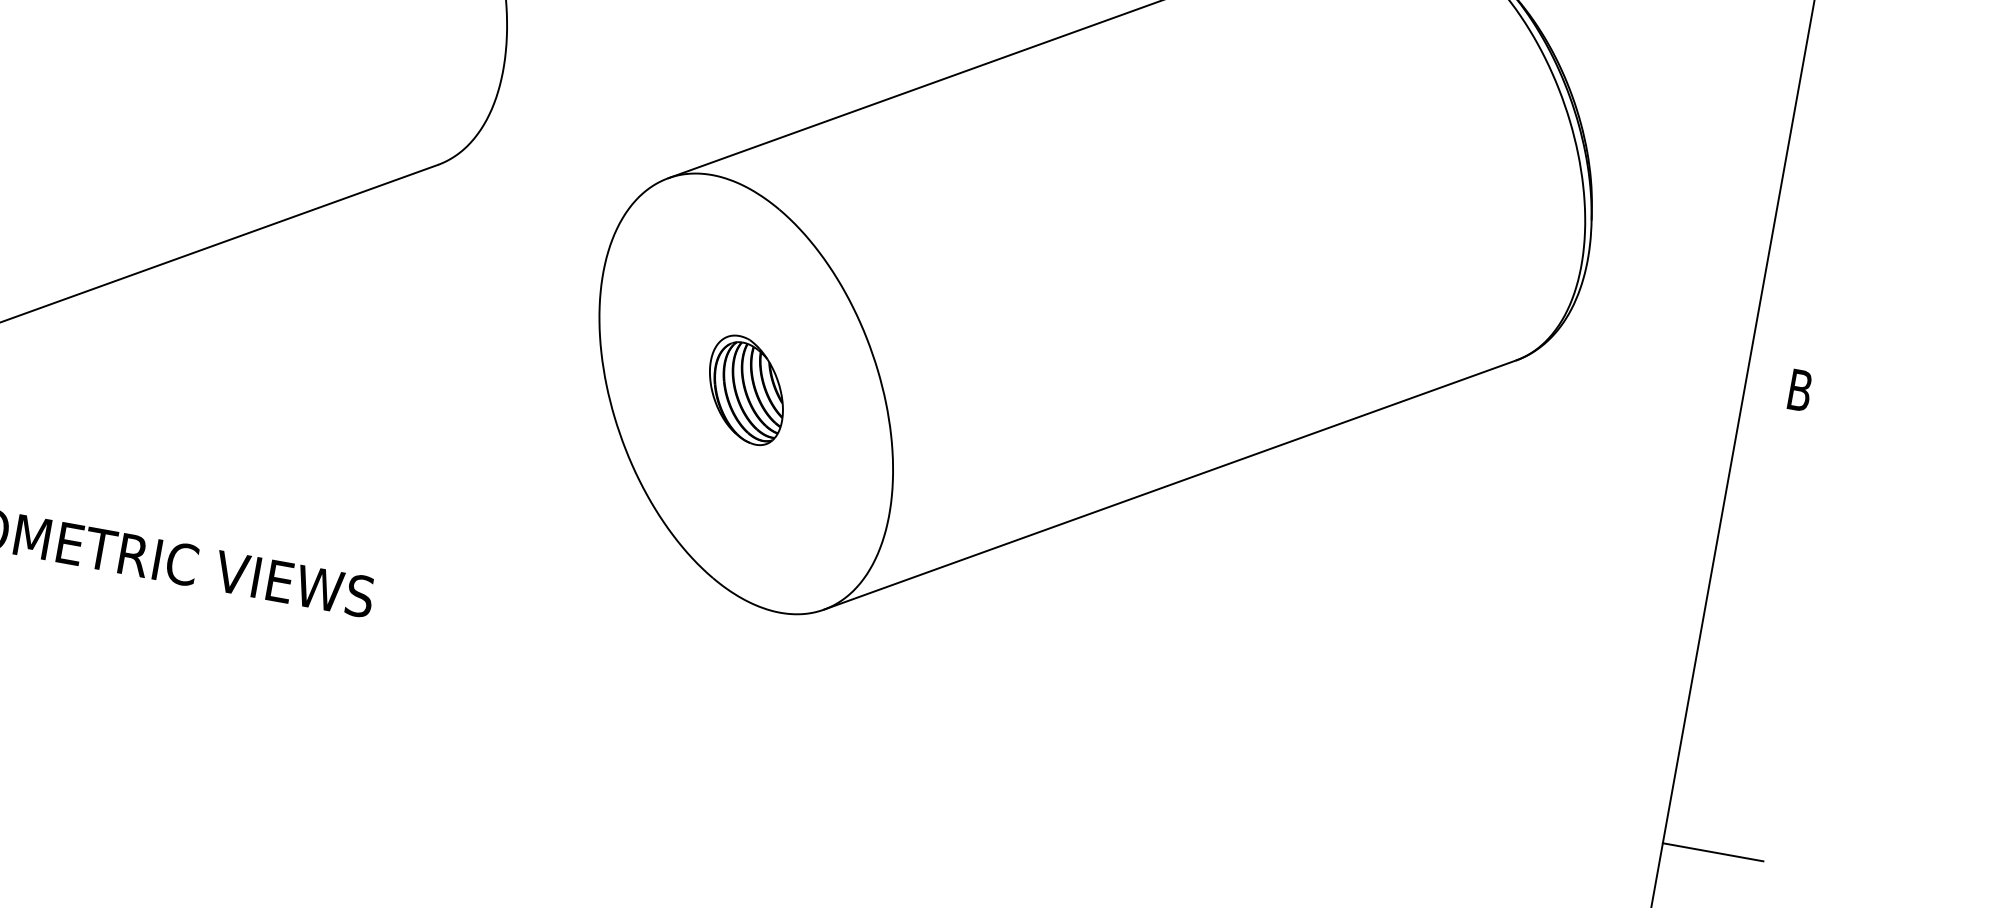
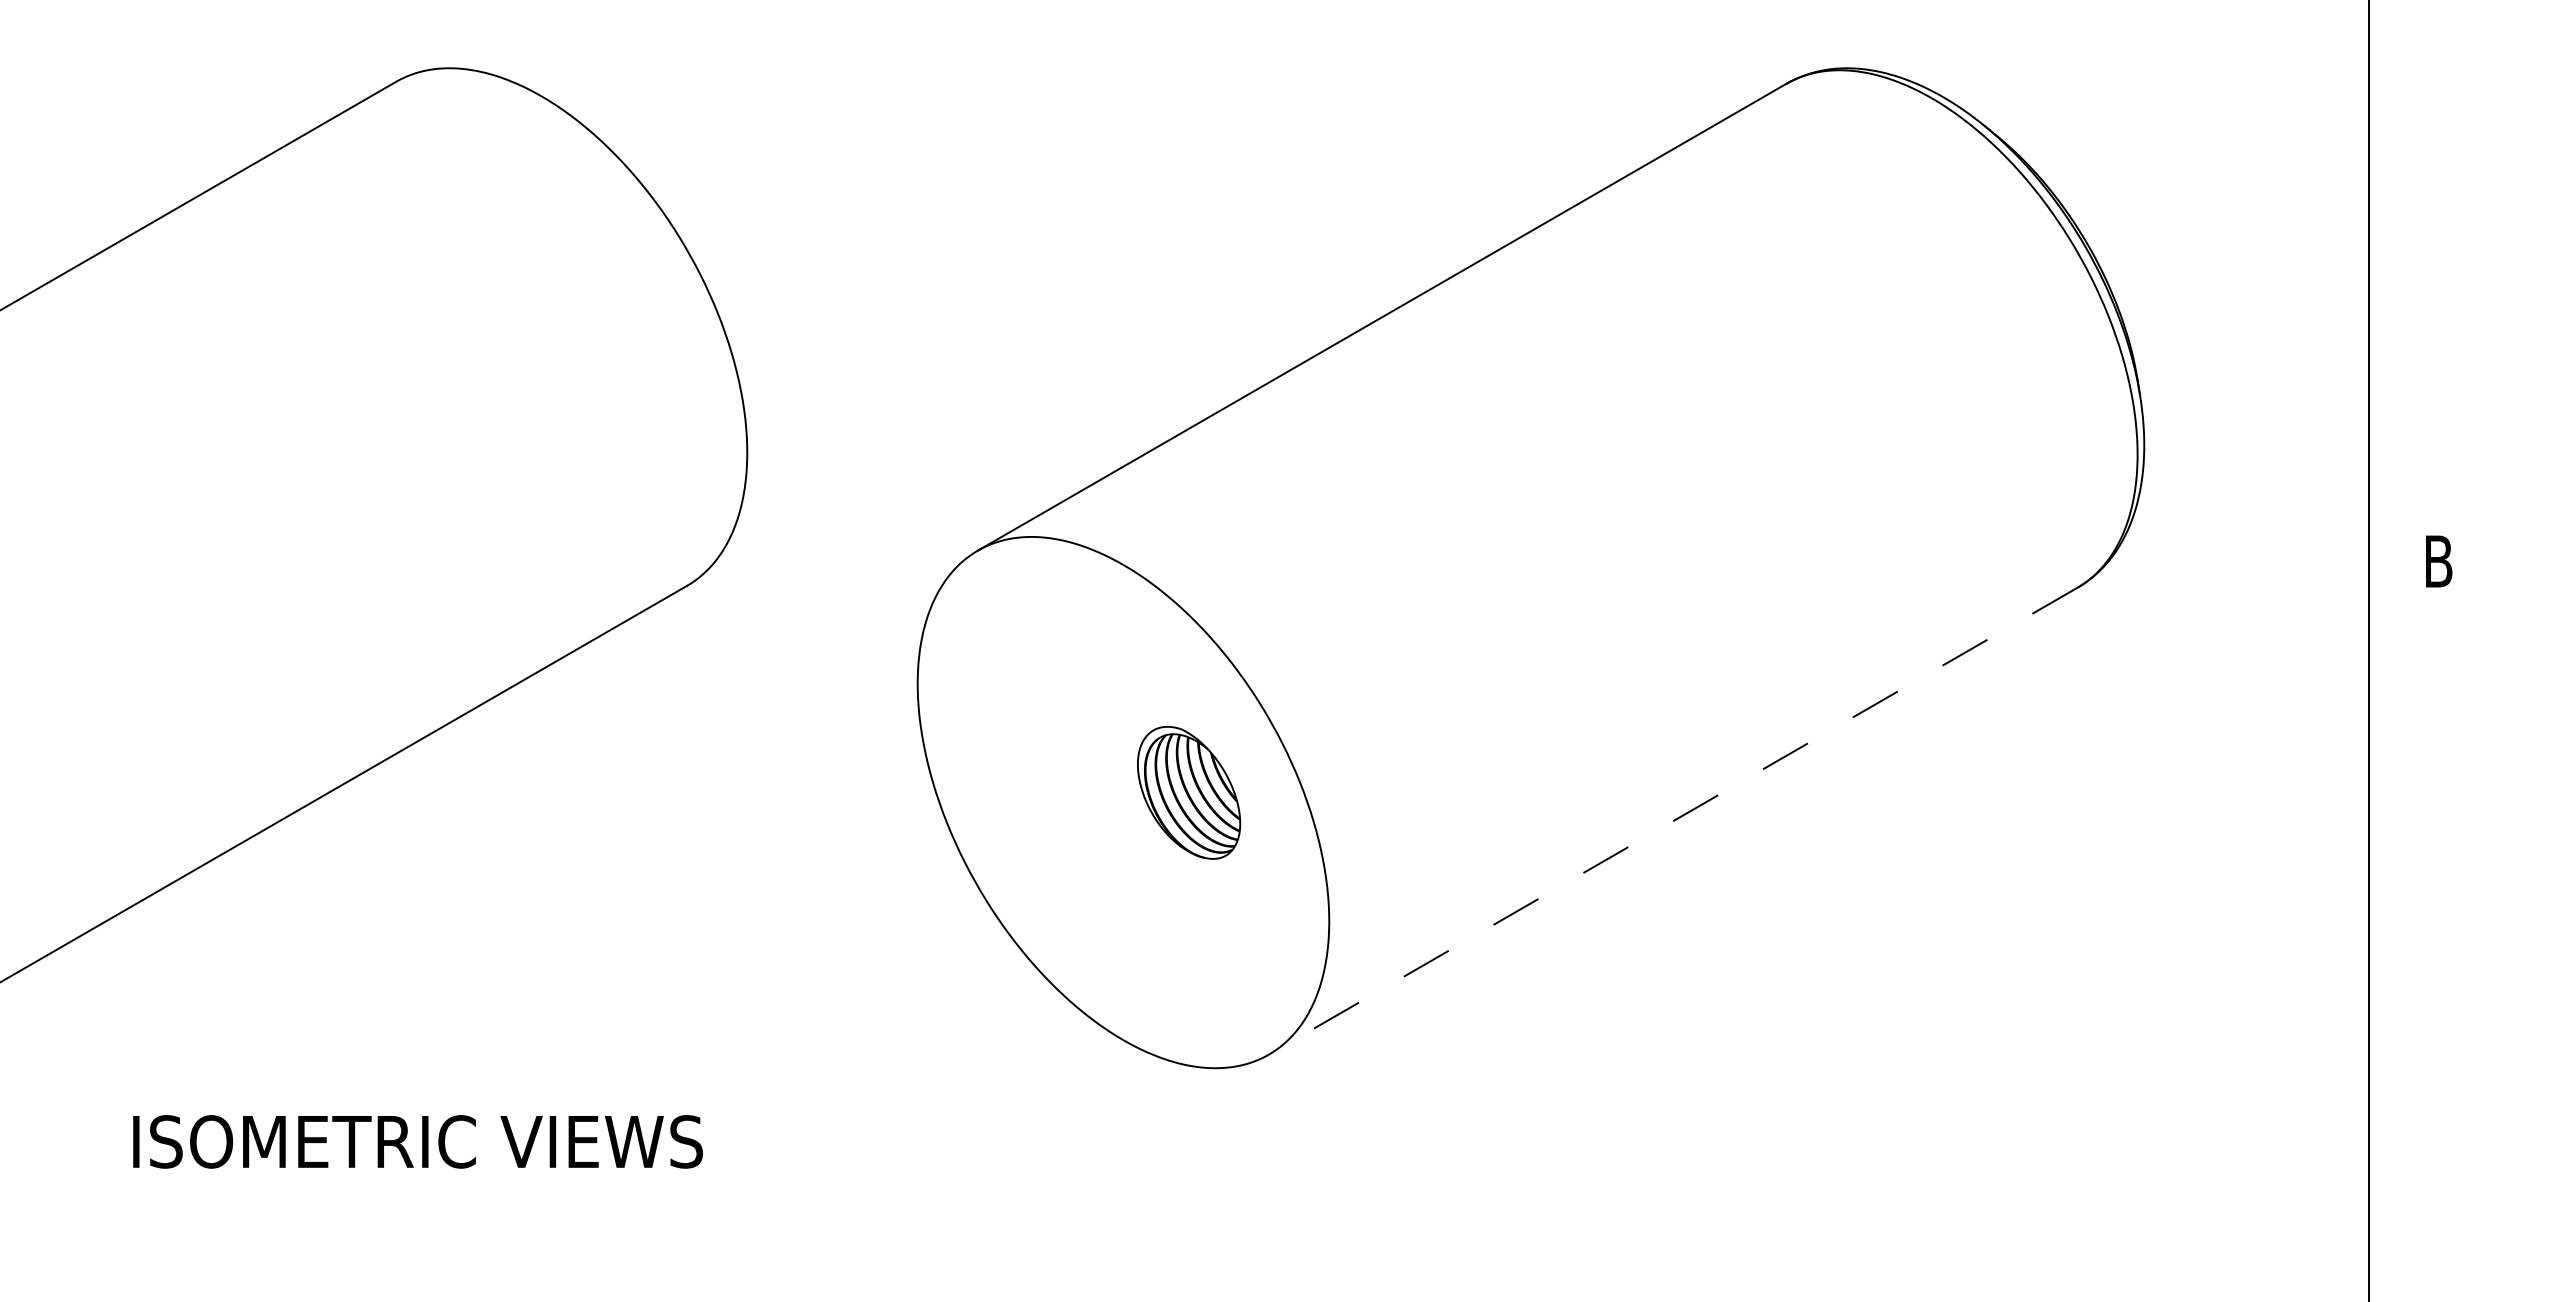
part: (747, 389) -> (1189, 792), moved
line: (1170, 485) -> (1673, 821), solid -> dashed
line: (1712, 852) -> (2433, 1157), removed

